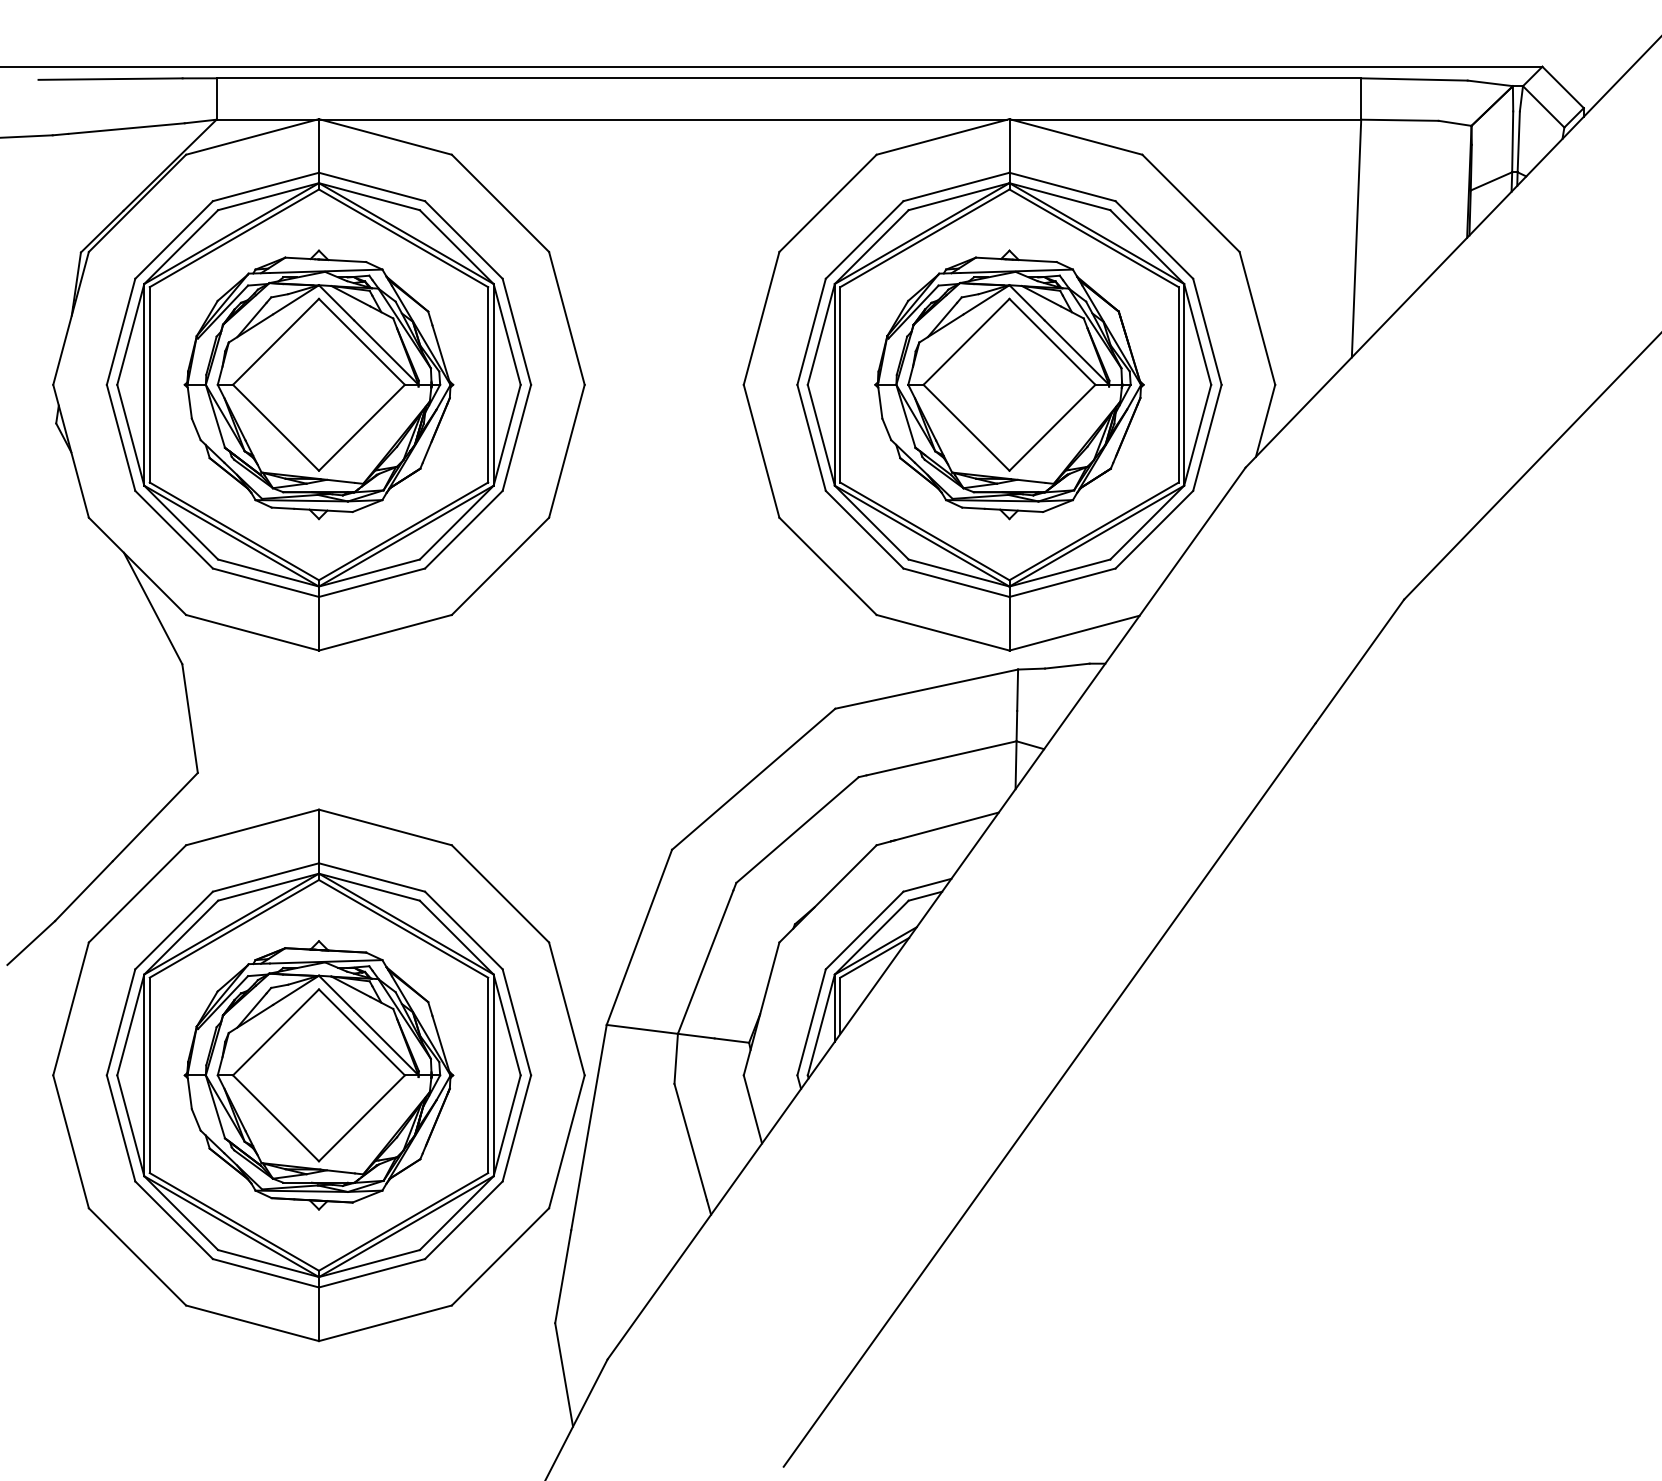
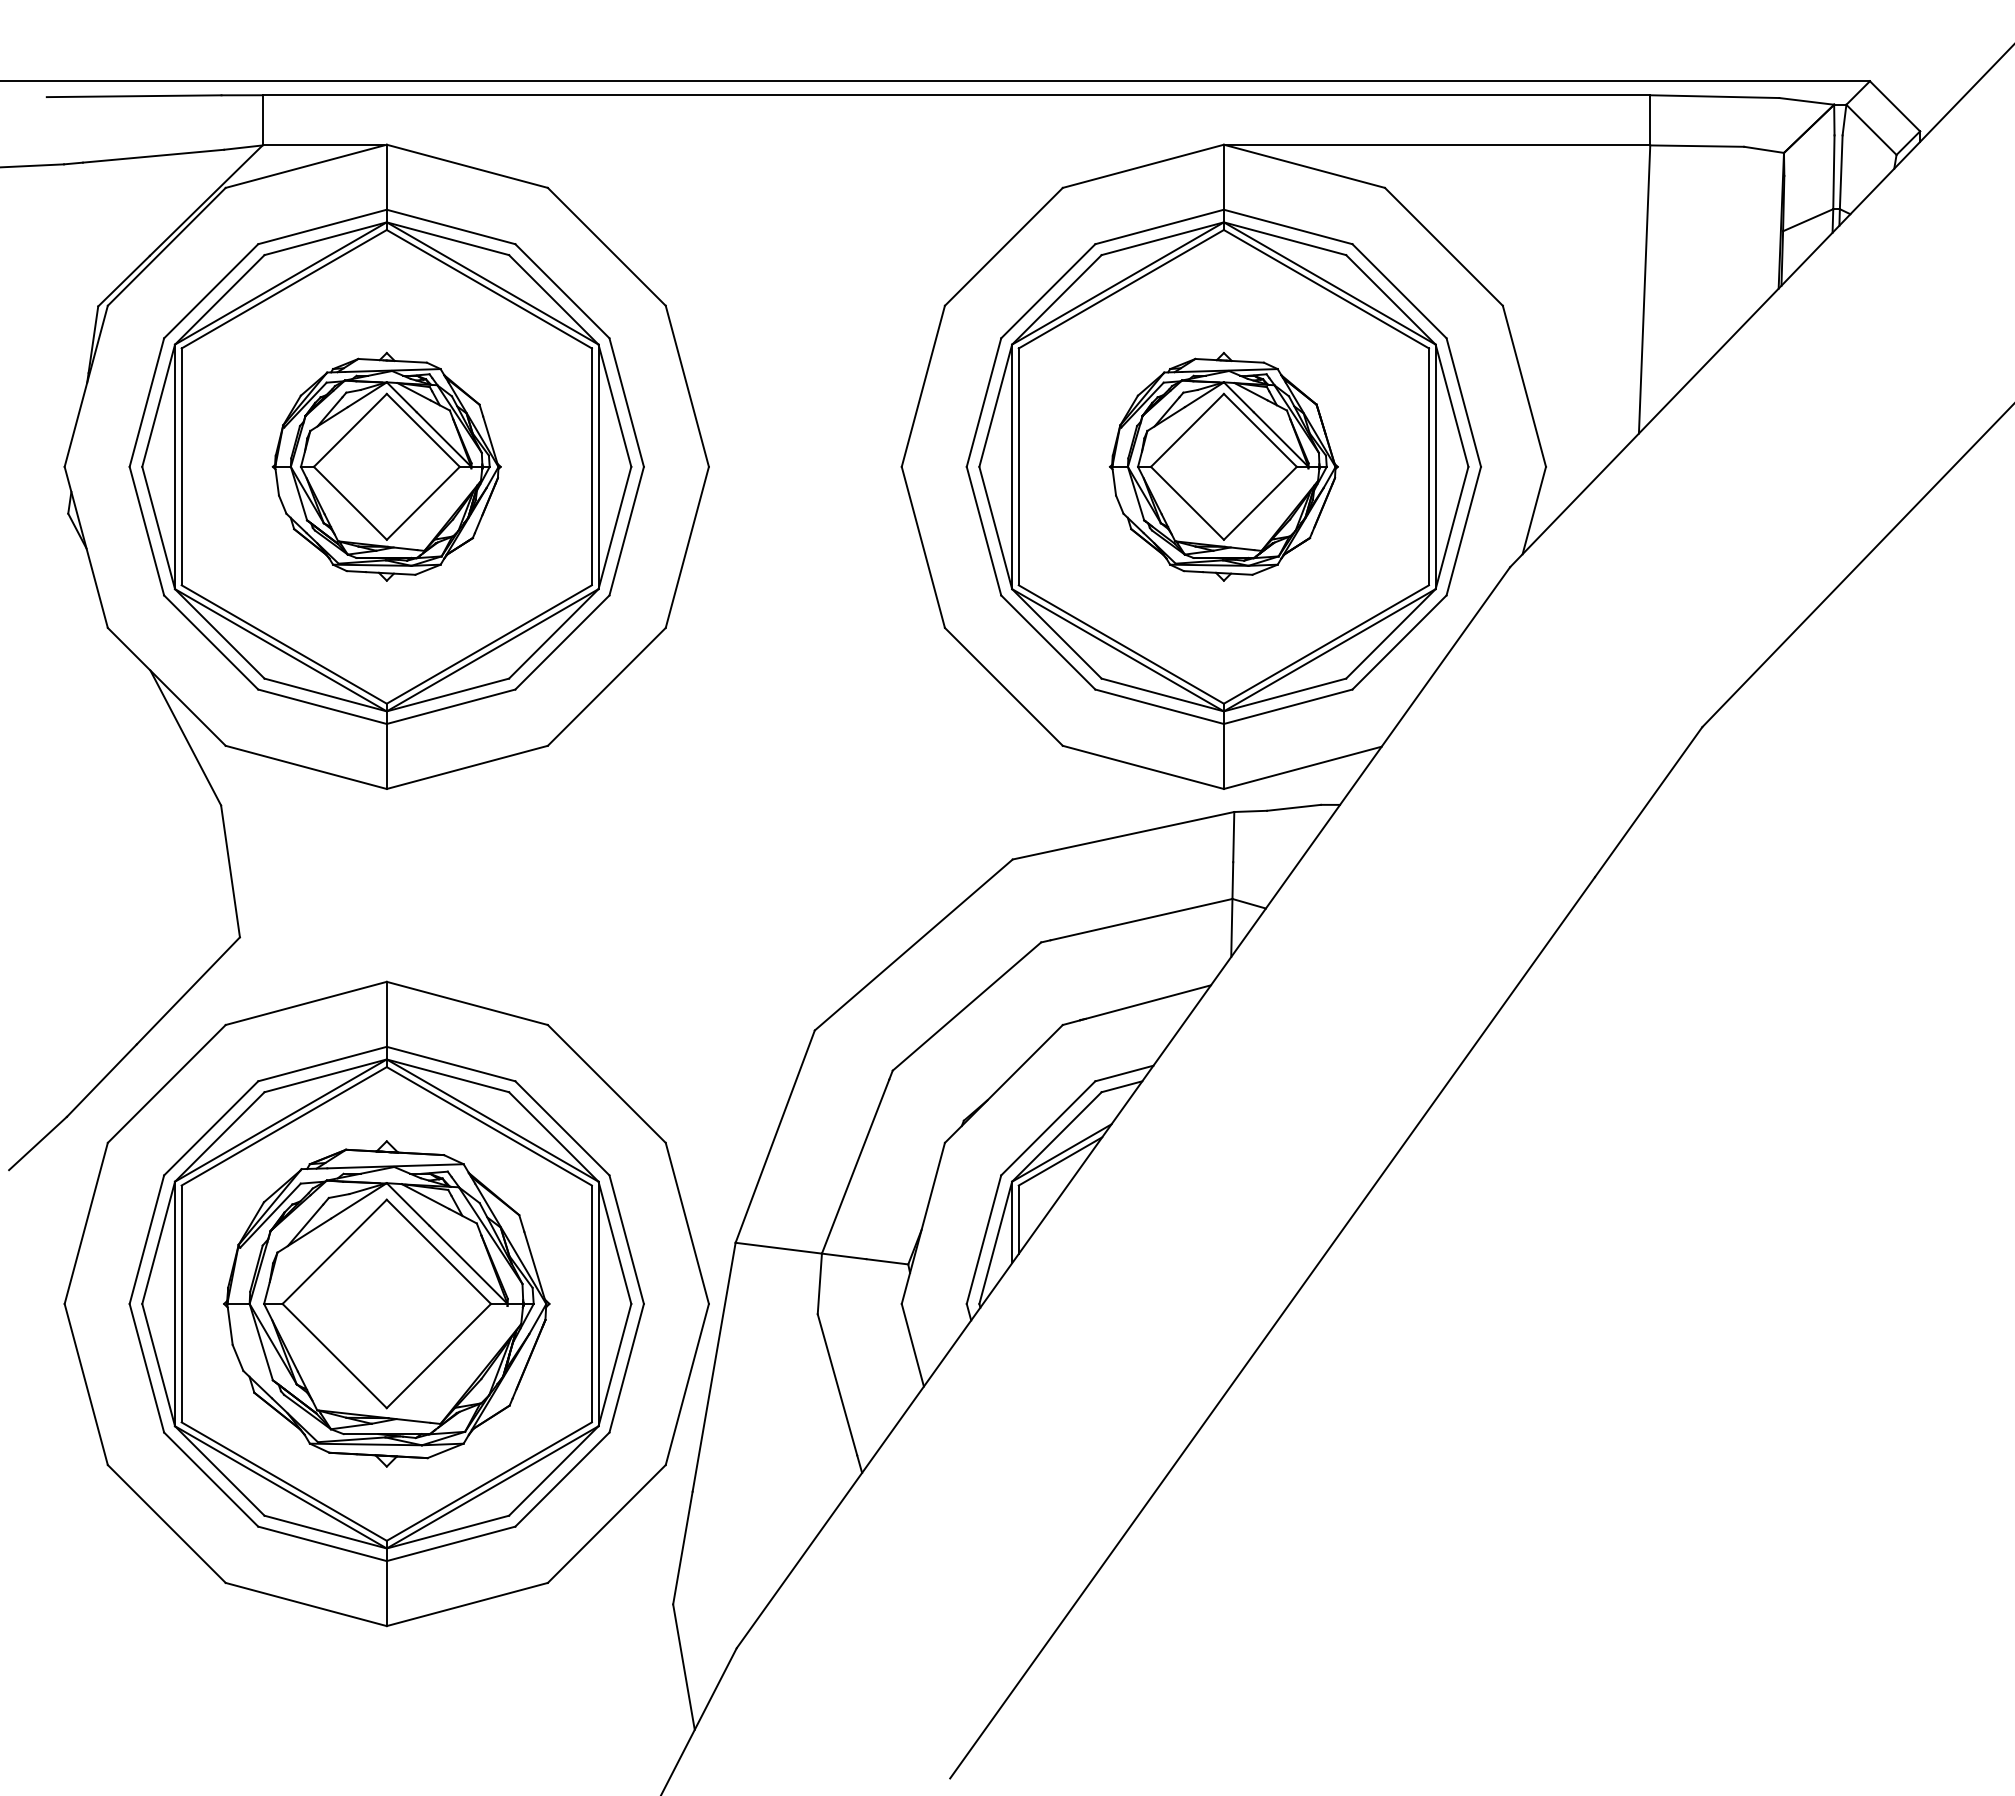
line: (664, 119) -> (805, 145), removed
part: (318, 384) -> (386, 466), size x0.7
part: (1009, 384) -> (1223, 466), size x0.7

